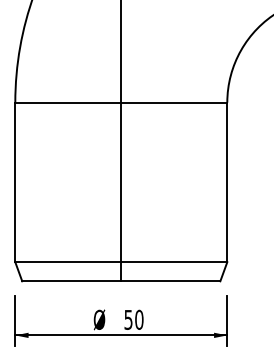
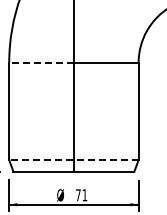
line: (68, 102) -> (41, 62), solid -> dashed
line: (120, 262) -> (73, 160), solid -> dashed
text: (133, 320) -> (81, 195), 50 -> 71

